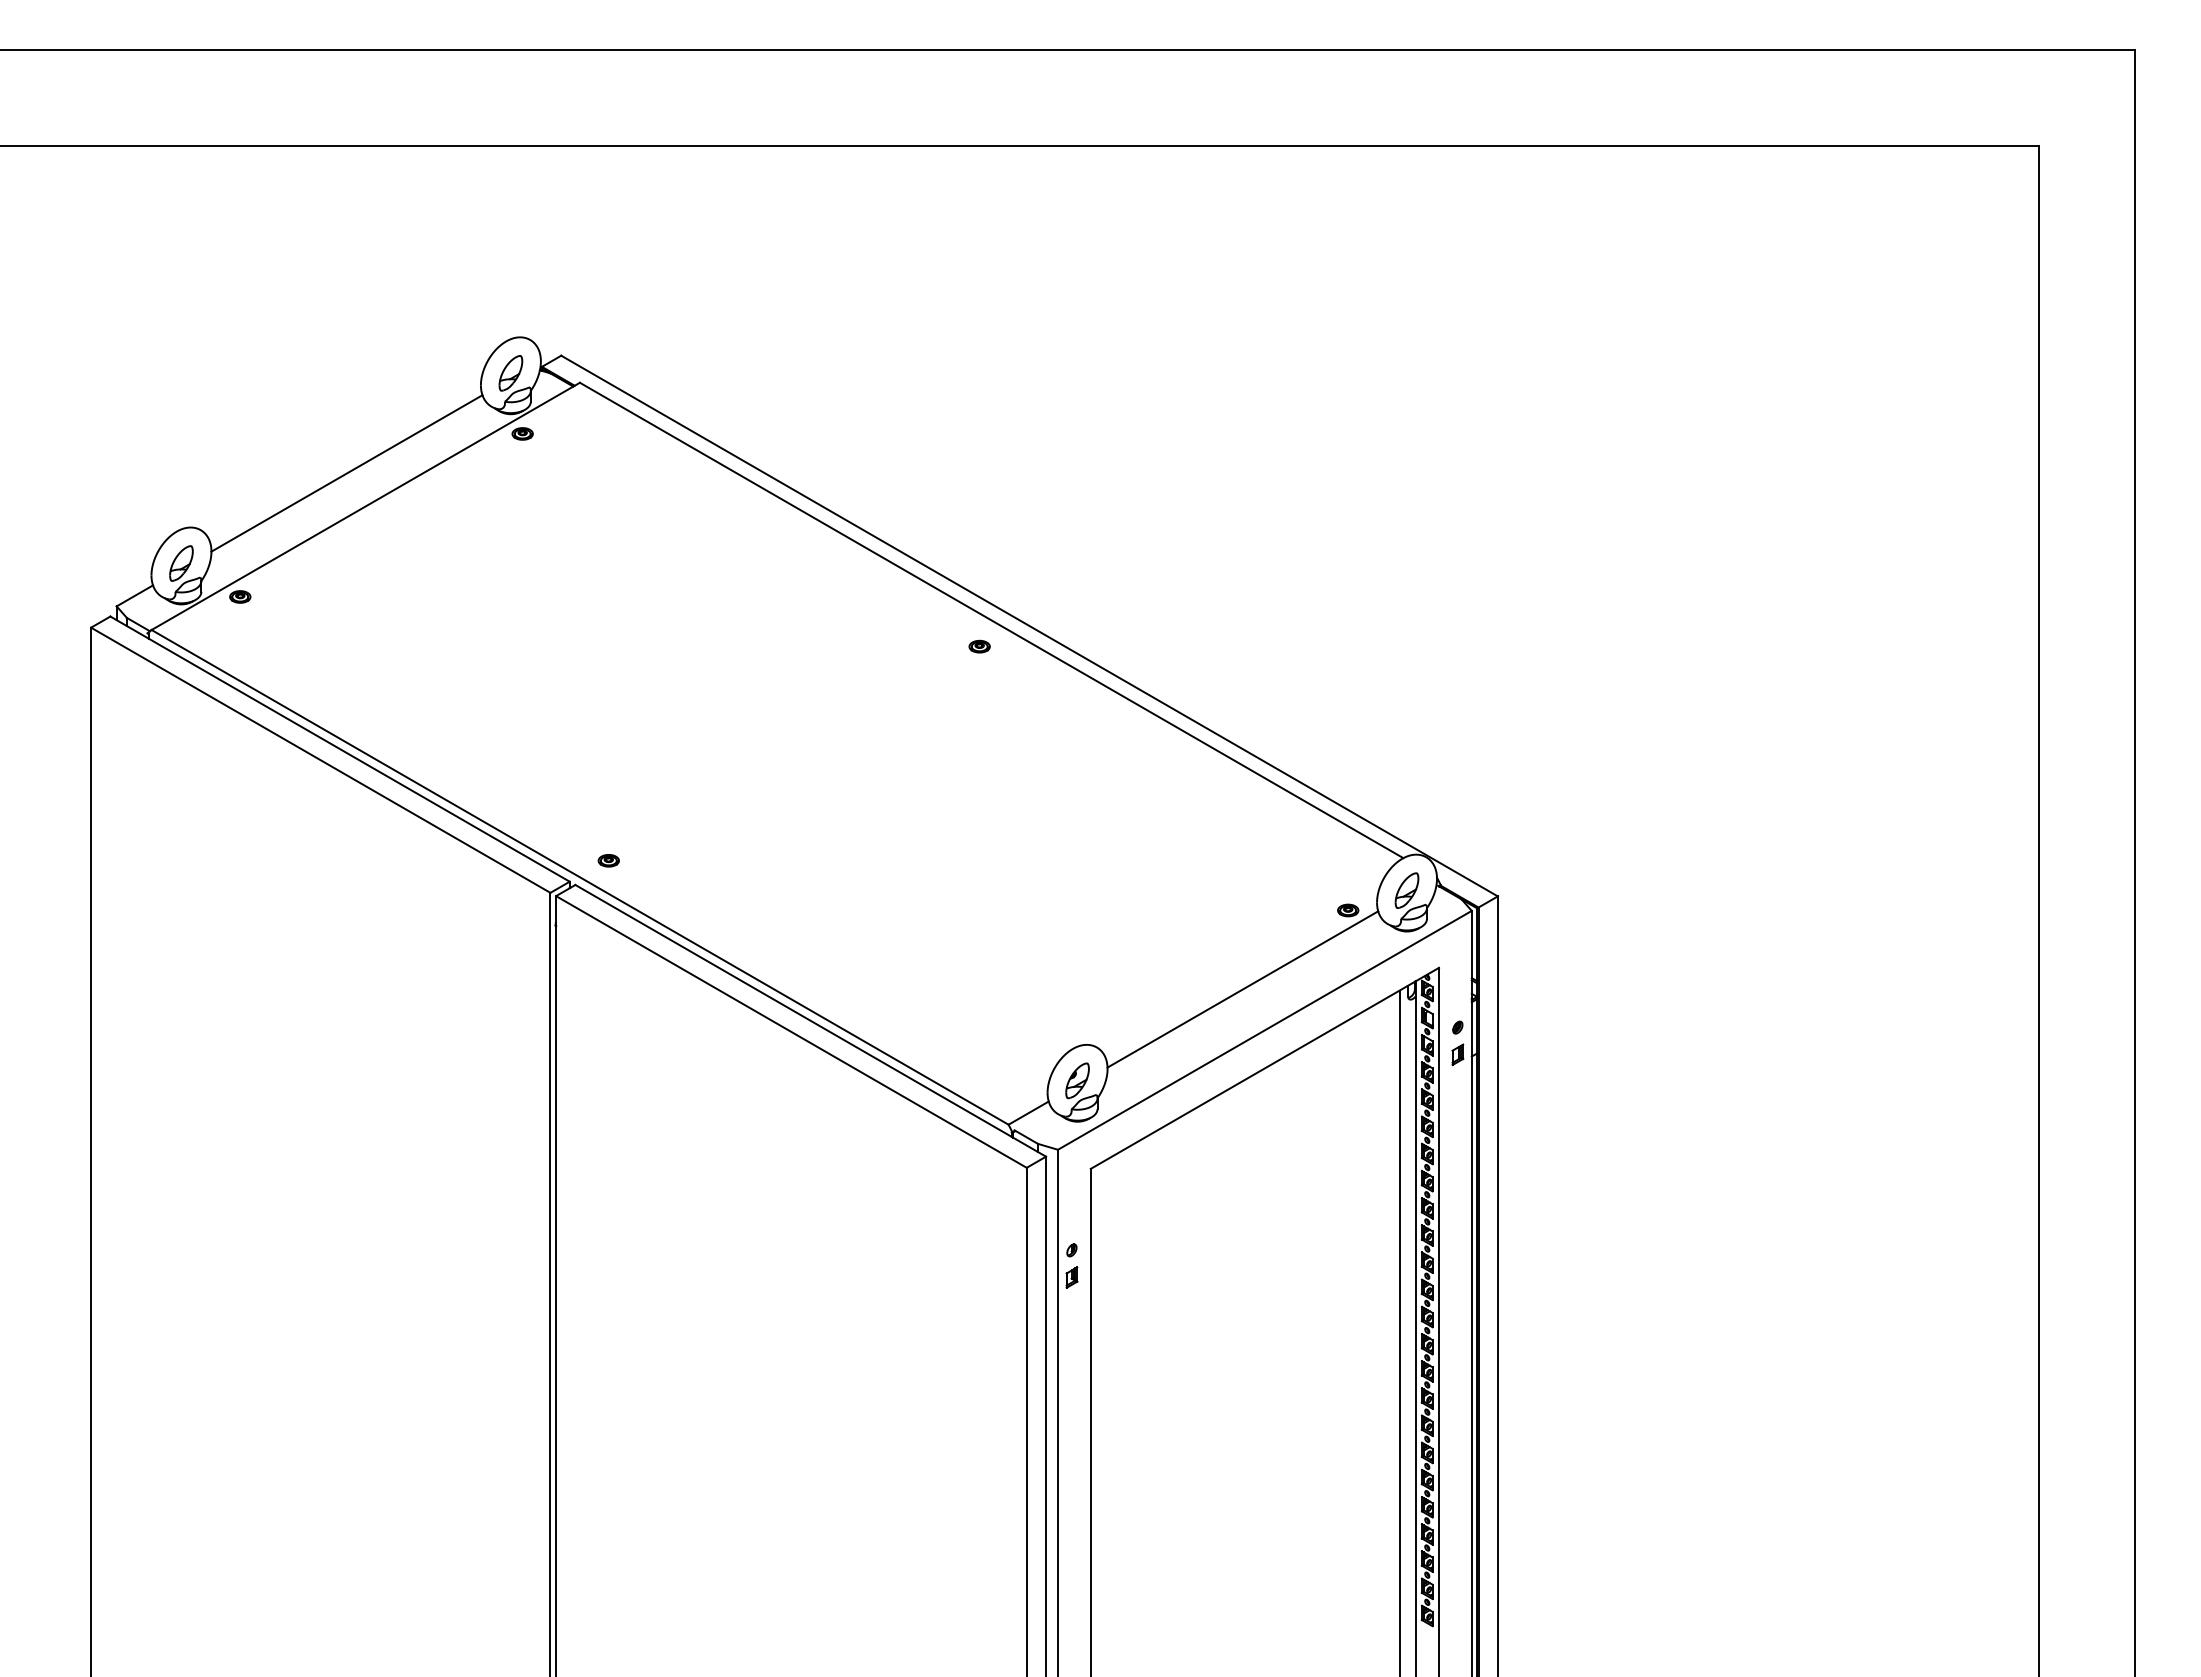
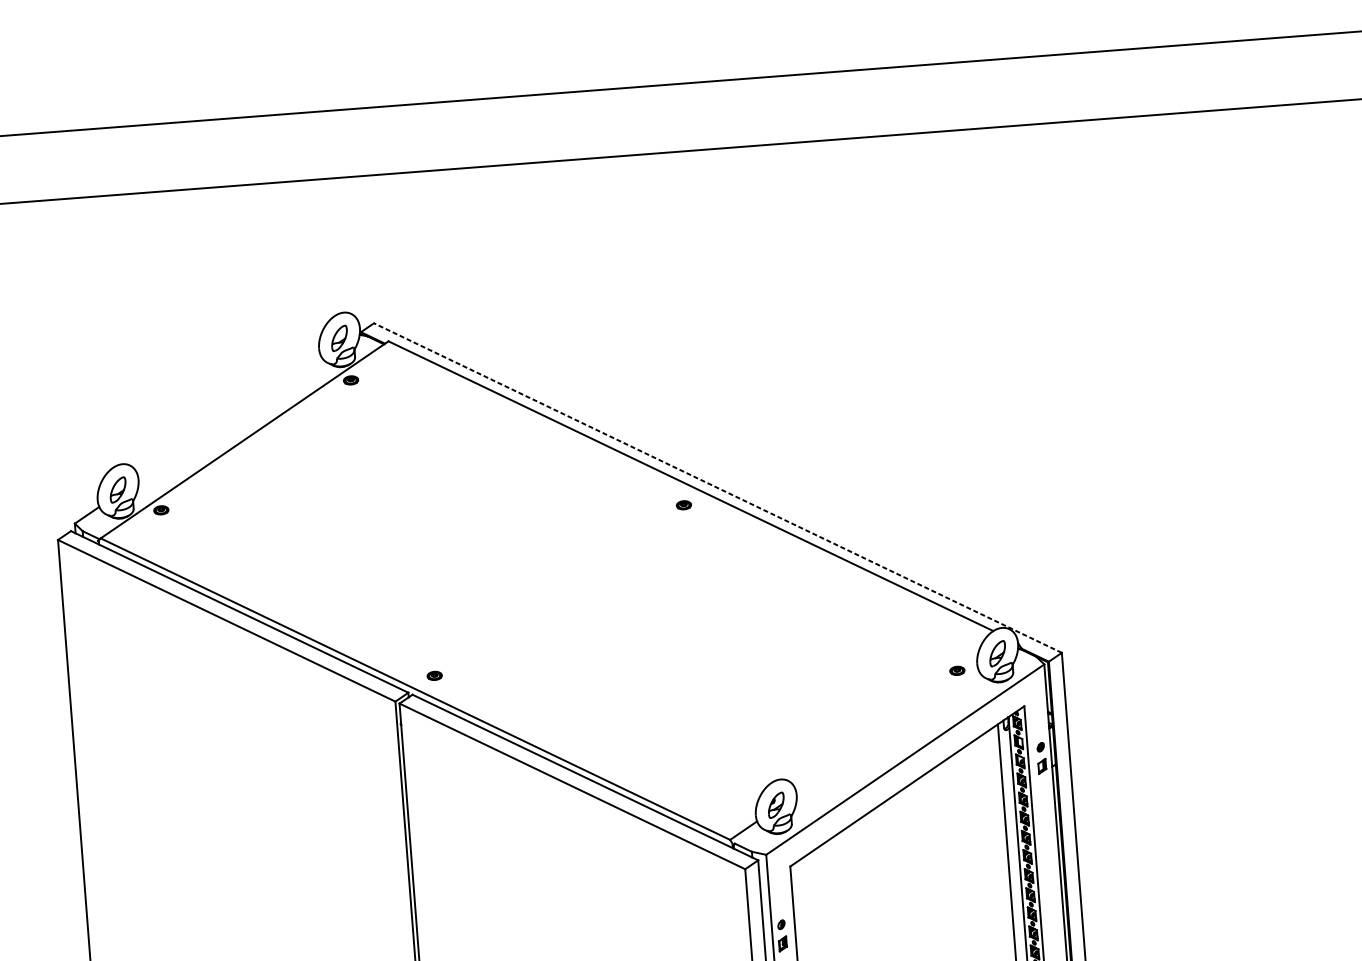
line: (346, 473) -> (229, 417), removed
line: (1029, 626) -> (717, 488), solid -> dashed
line: (1242, 989) -> (887, 732), removed

